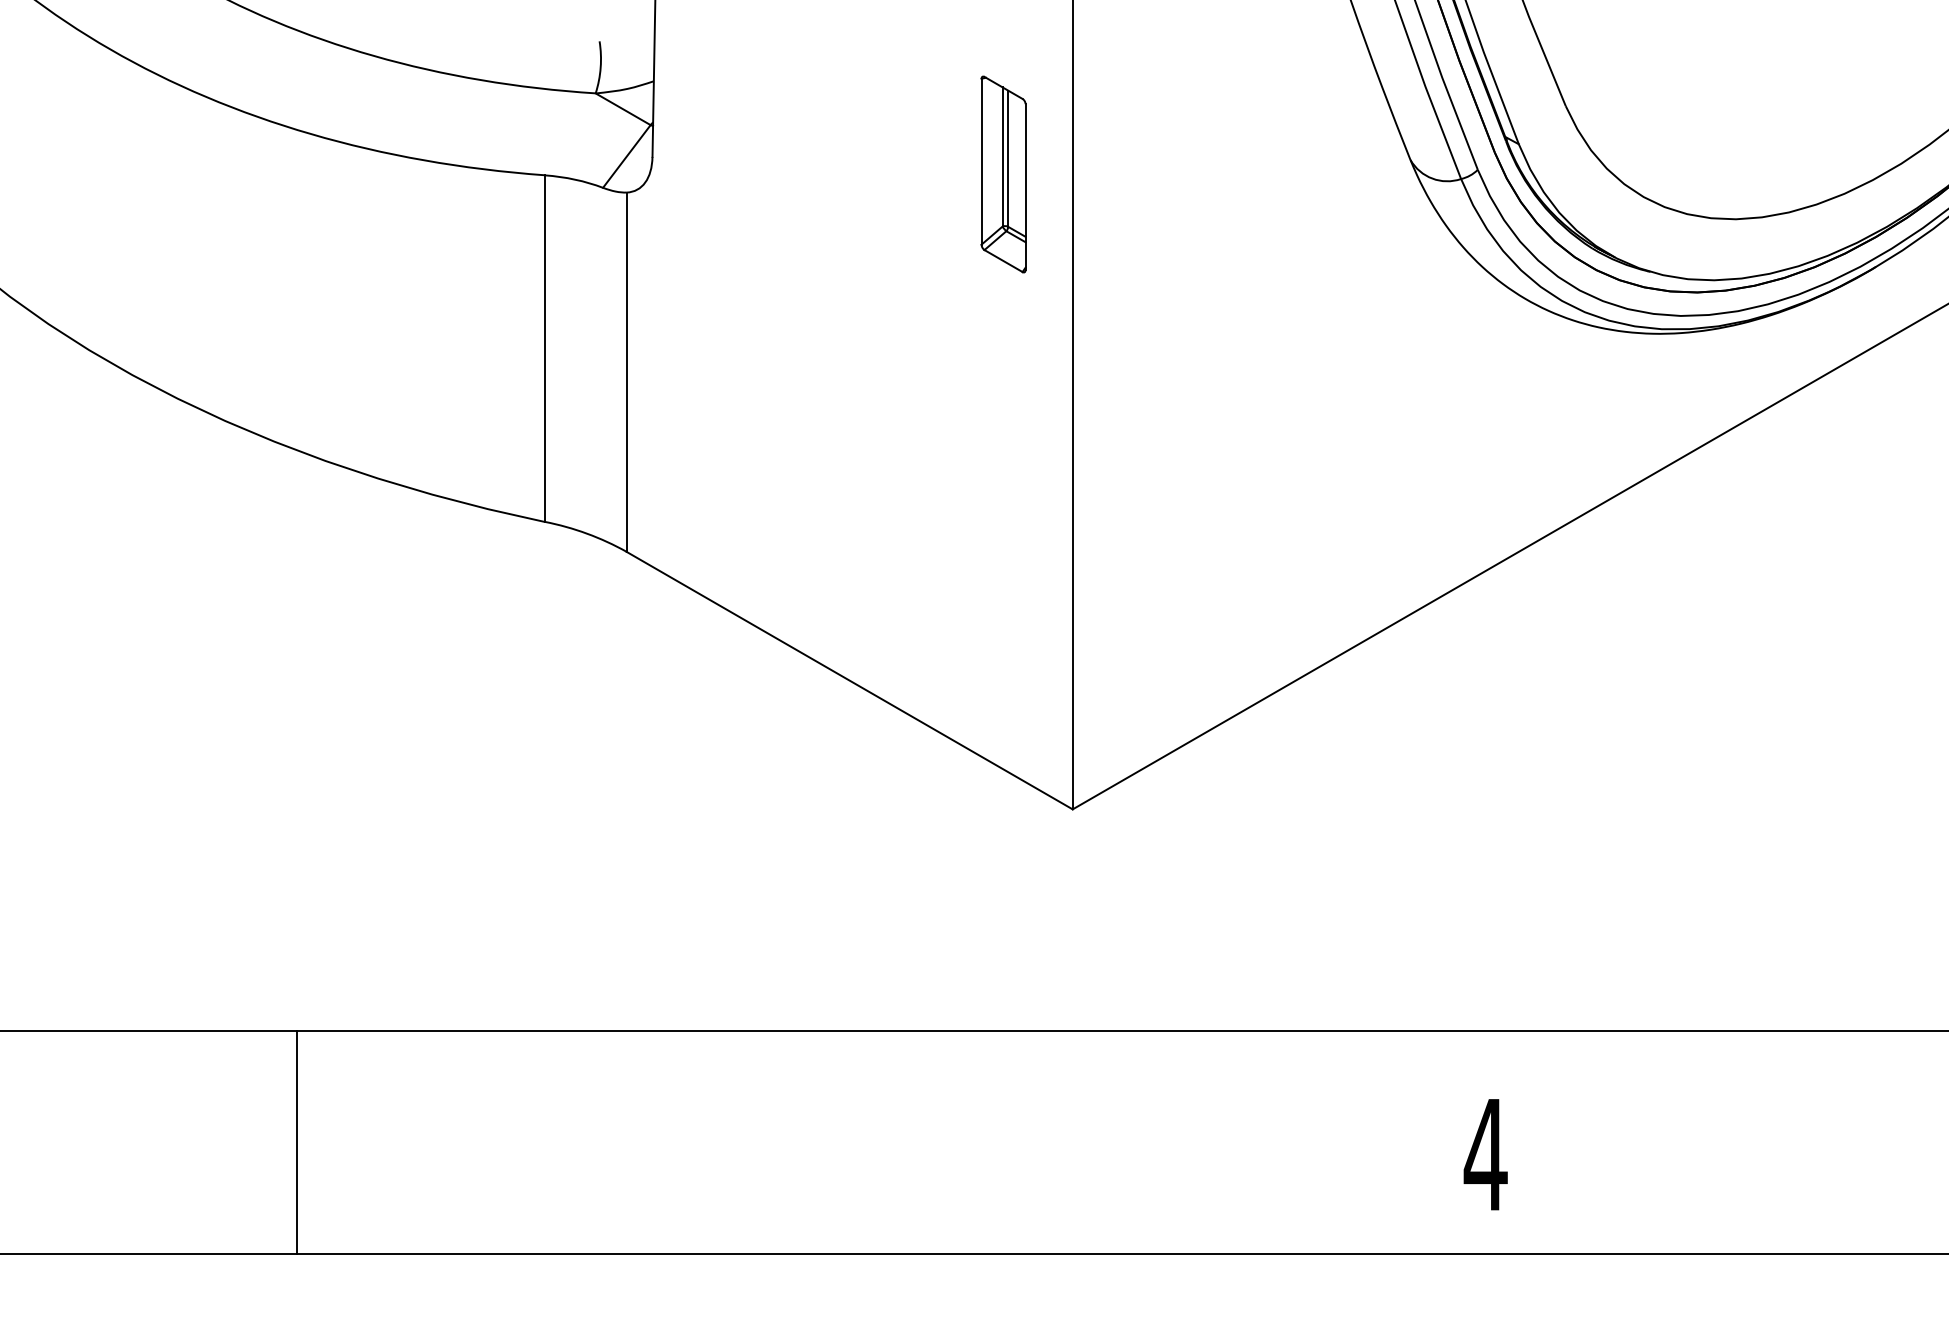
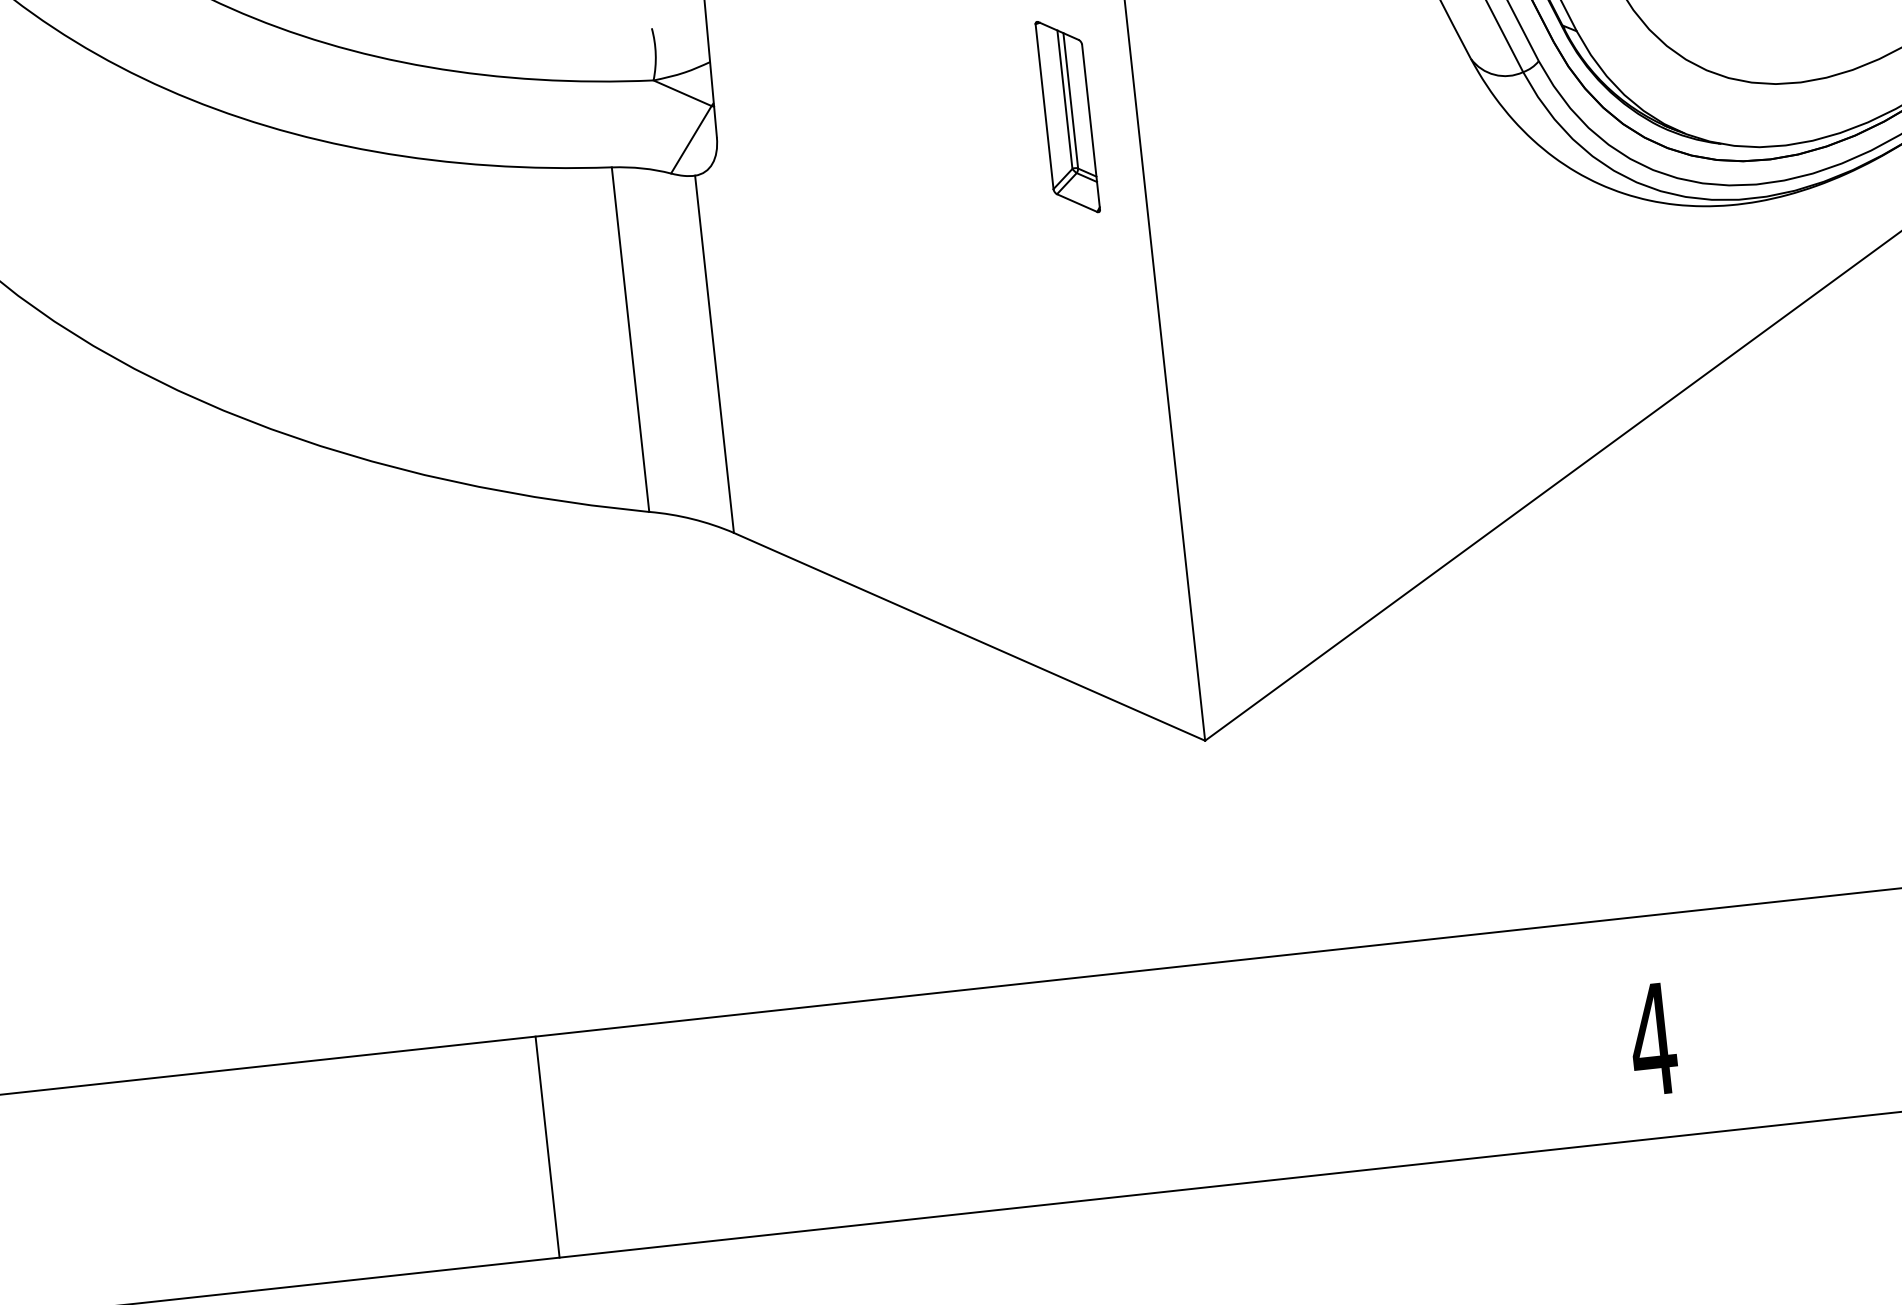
line: (297, 1142) -> (547, 1147), moved

